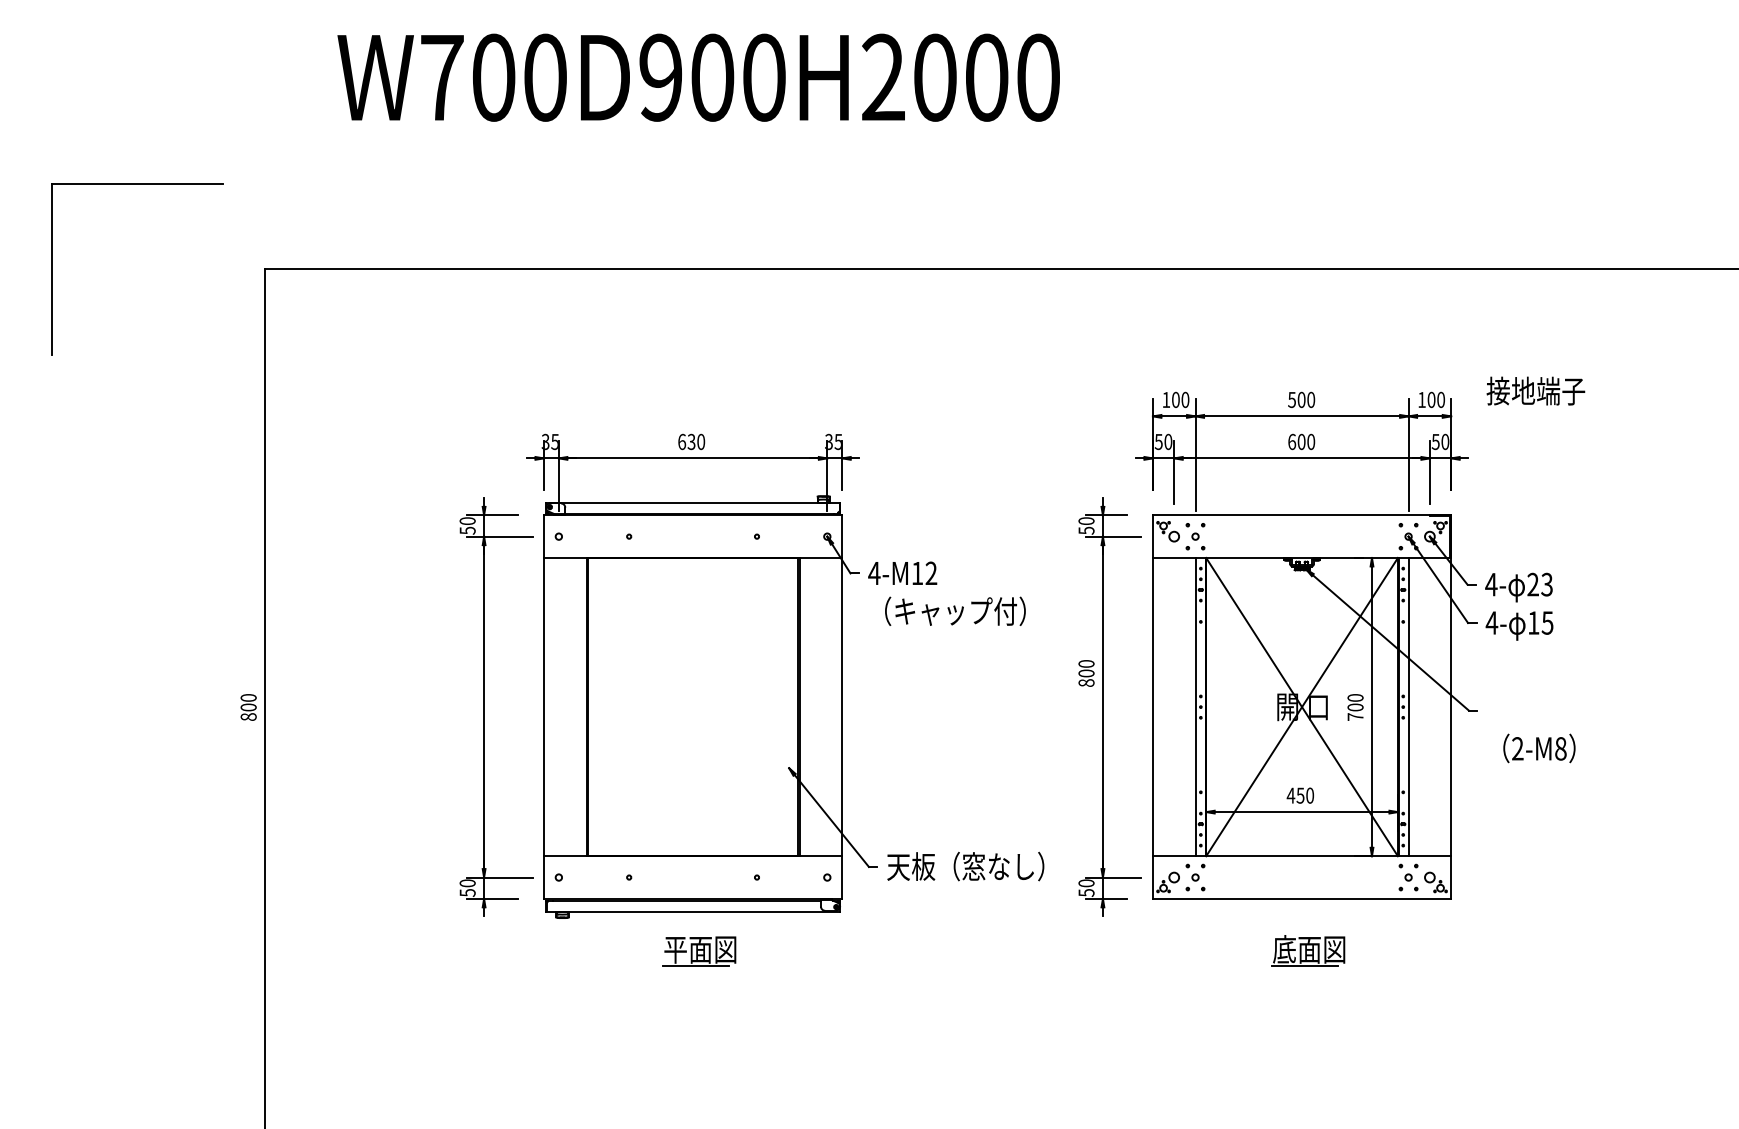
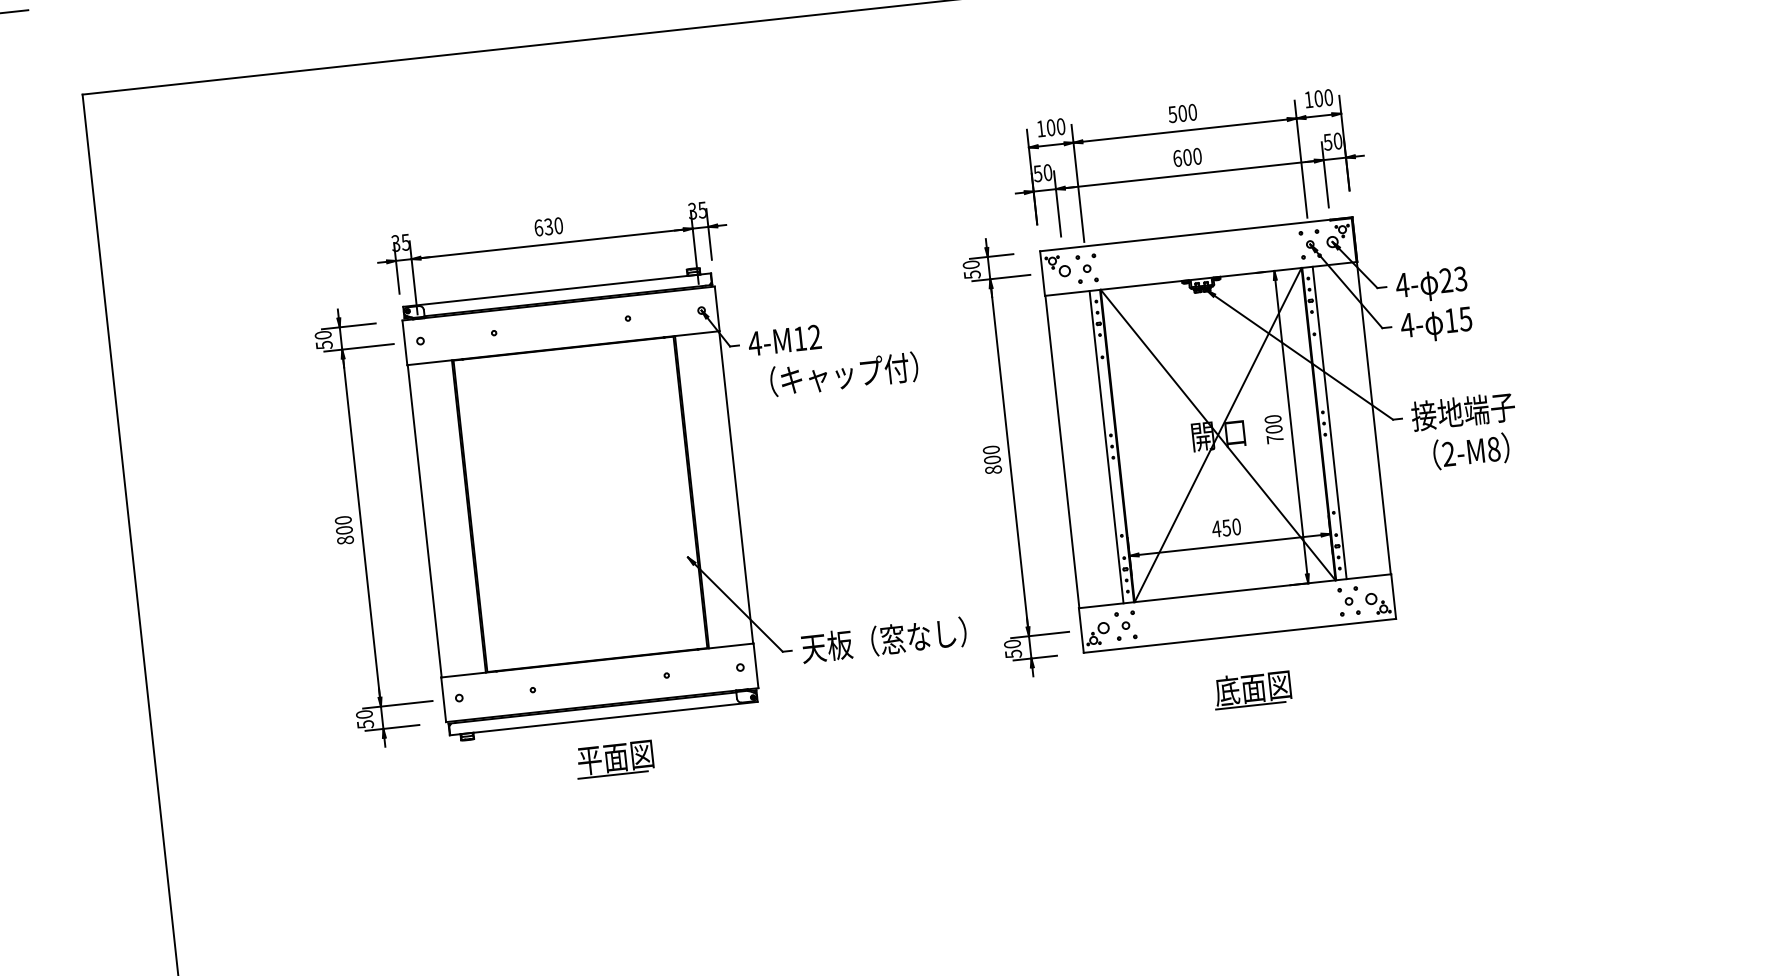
text: (1535, 390) -> (1462, 411), moved
text: (1086, 673) -> (992, 460), moved
text: (248, 707) -> (344, 530), moved

